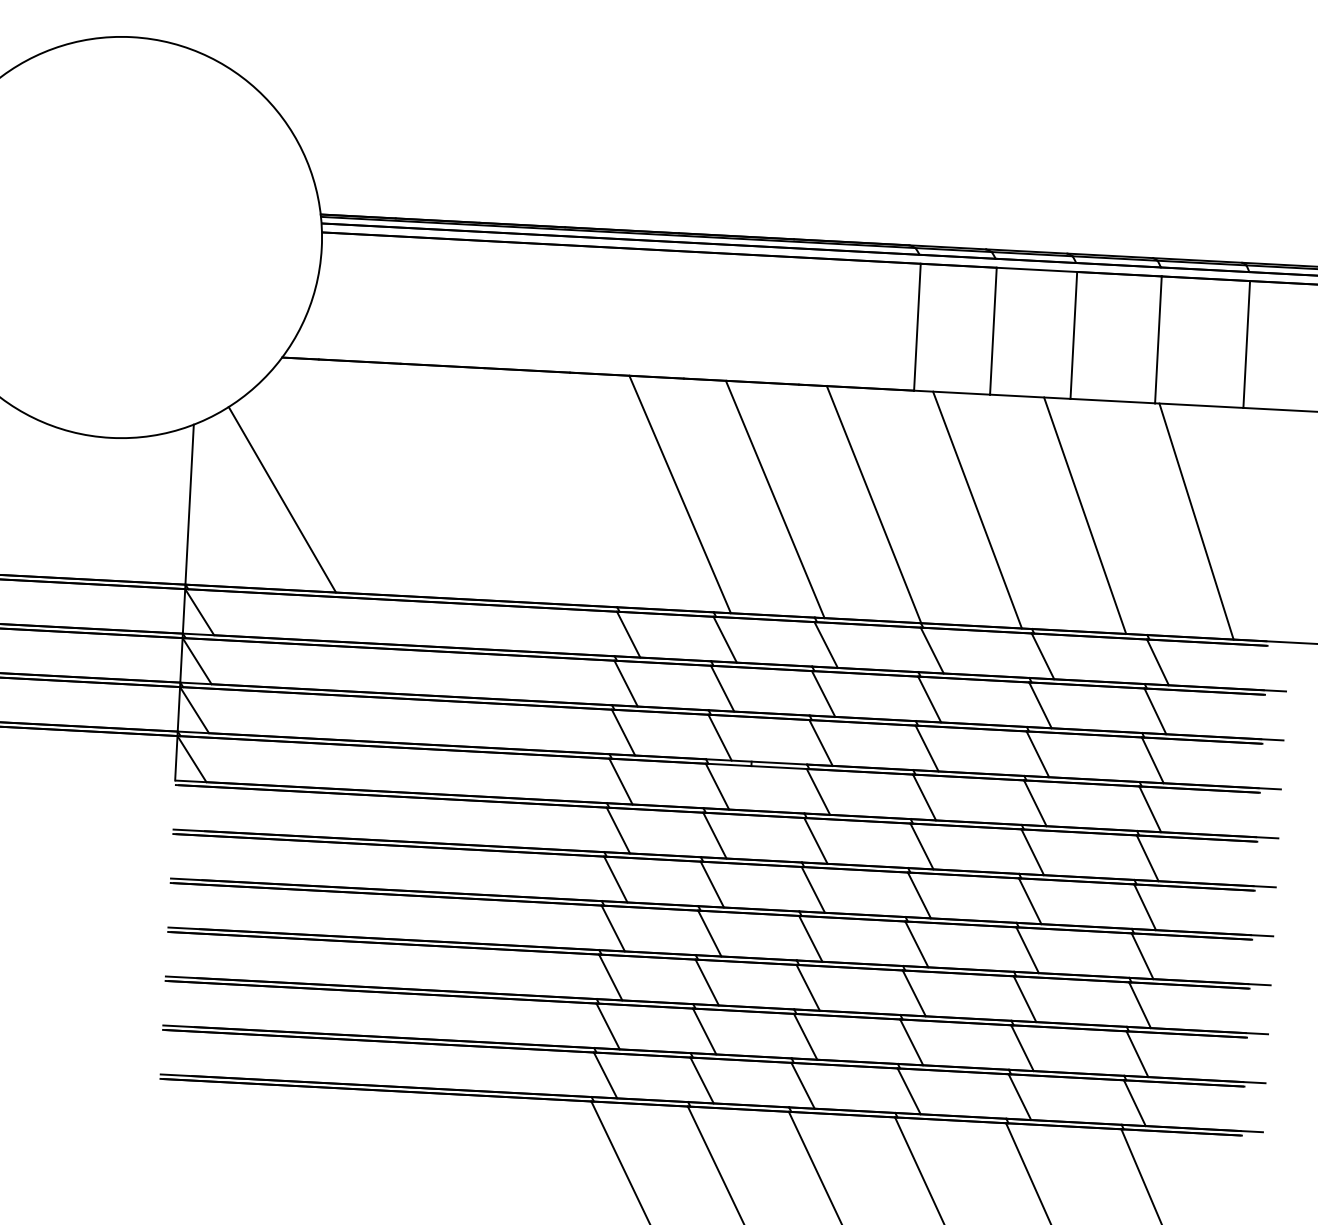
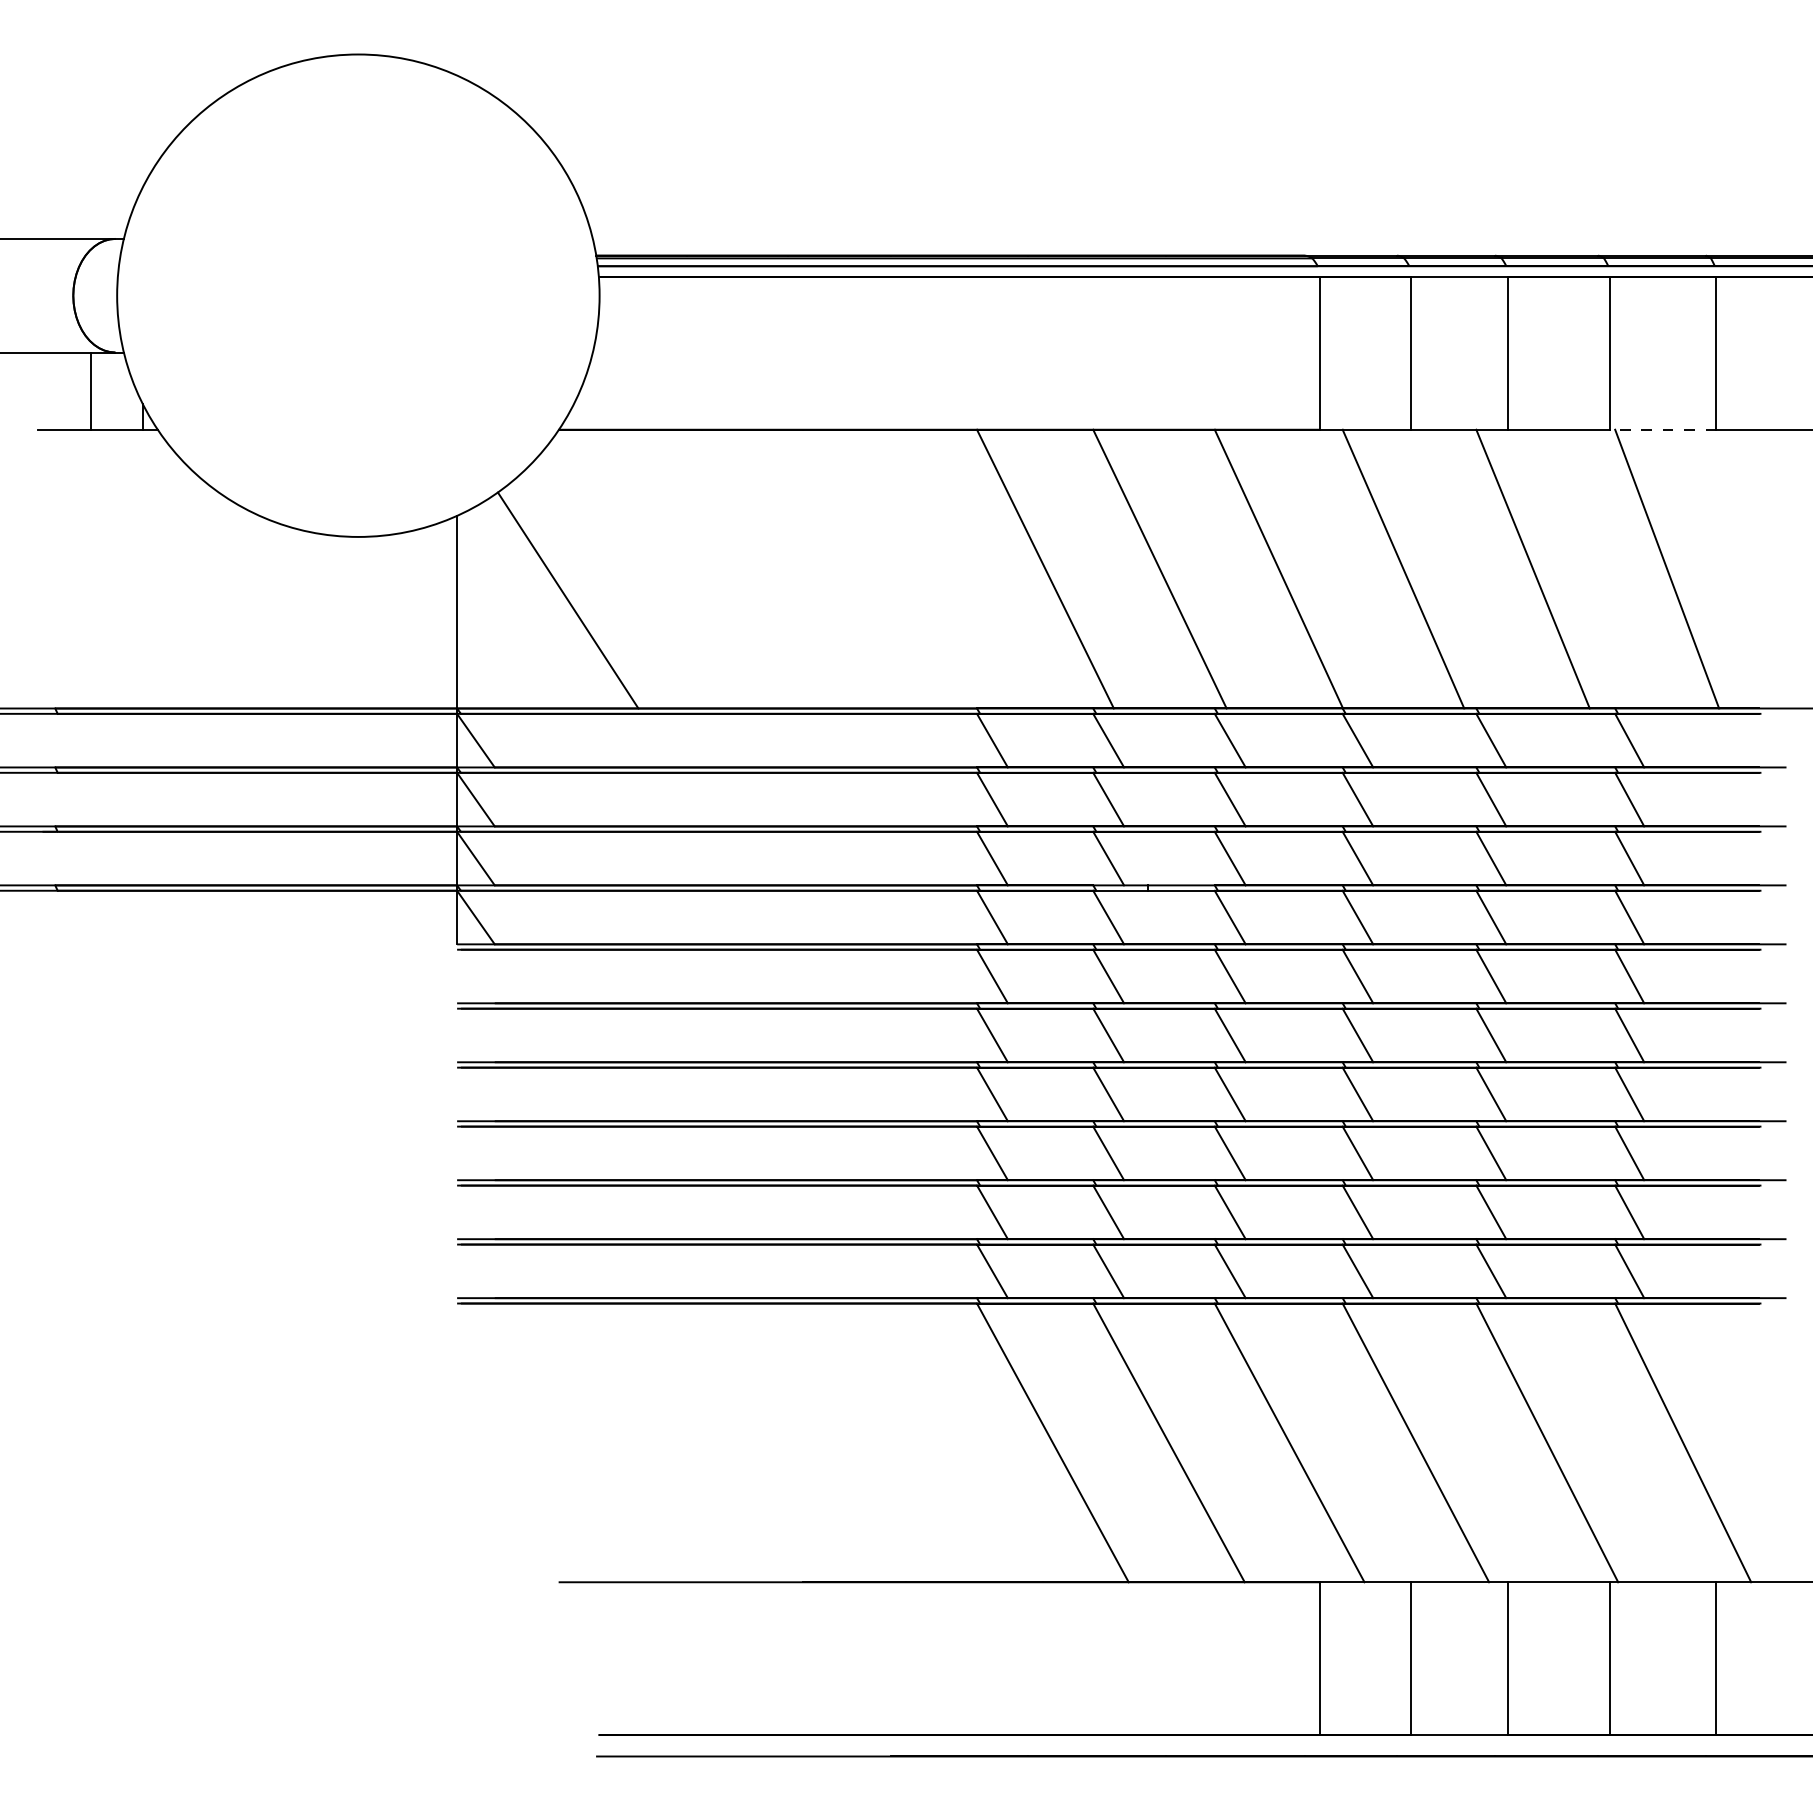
line: (1198, 405) -> (1662, 429), solid -> dashed

